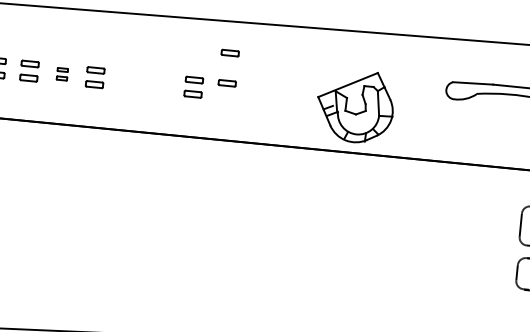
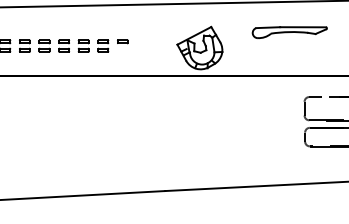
part: (229, 52) -> (122, 23), removed
part: (61, 73) -> (24, 45), size x1.67
part: (143, 81) -> (73, 45), added

